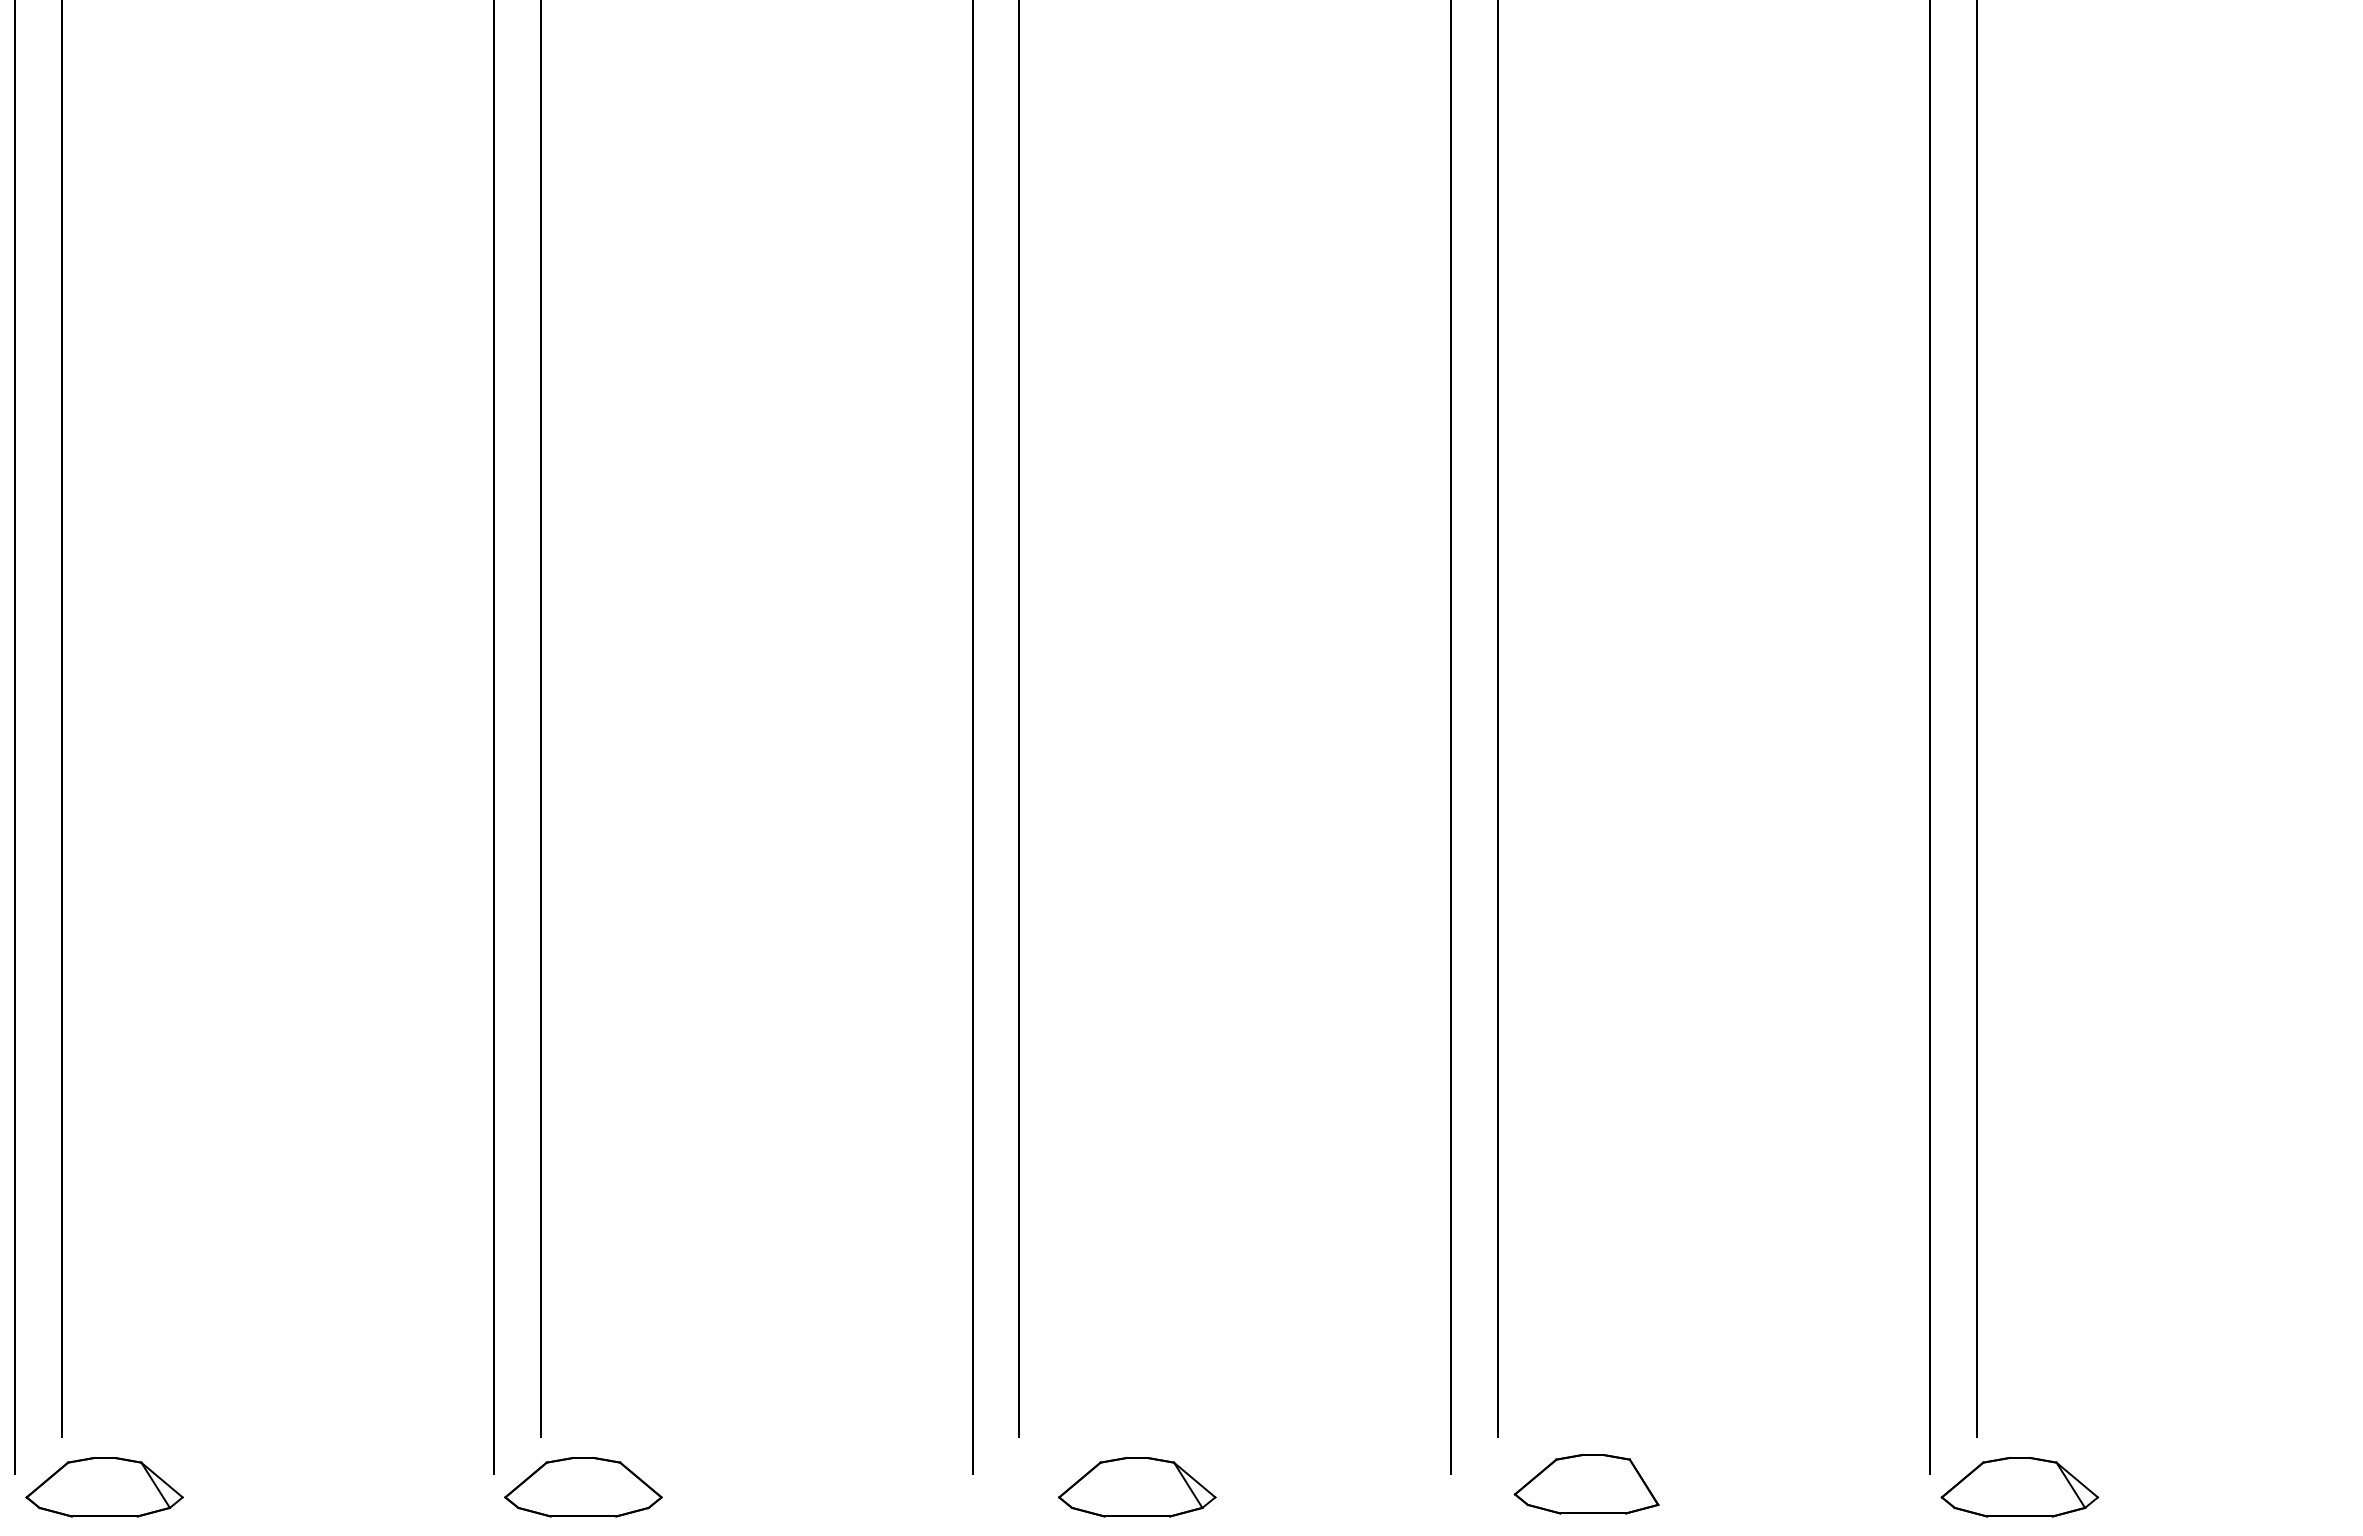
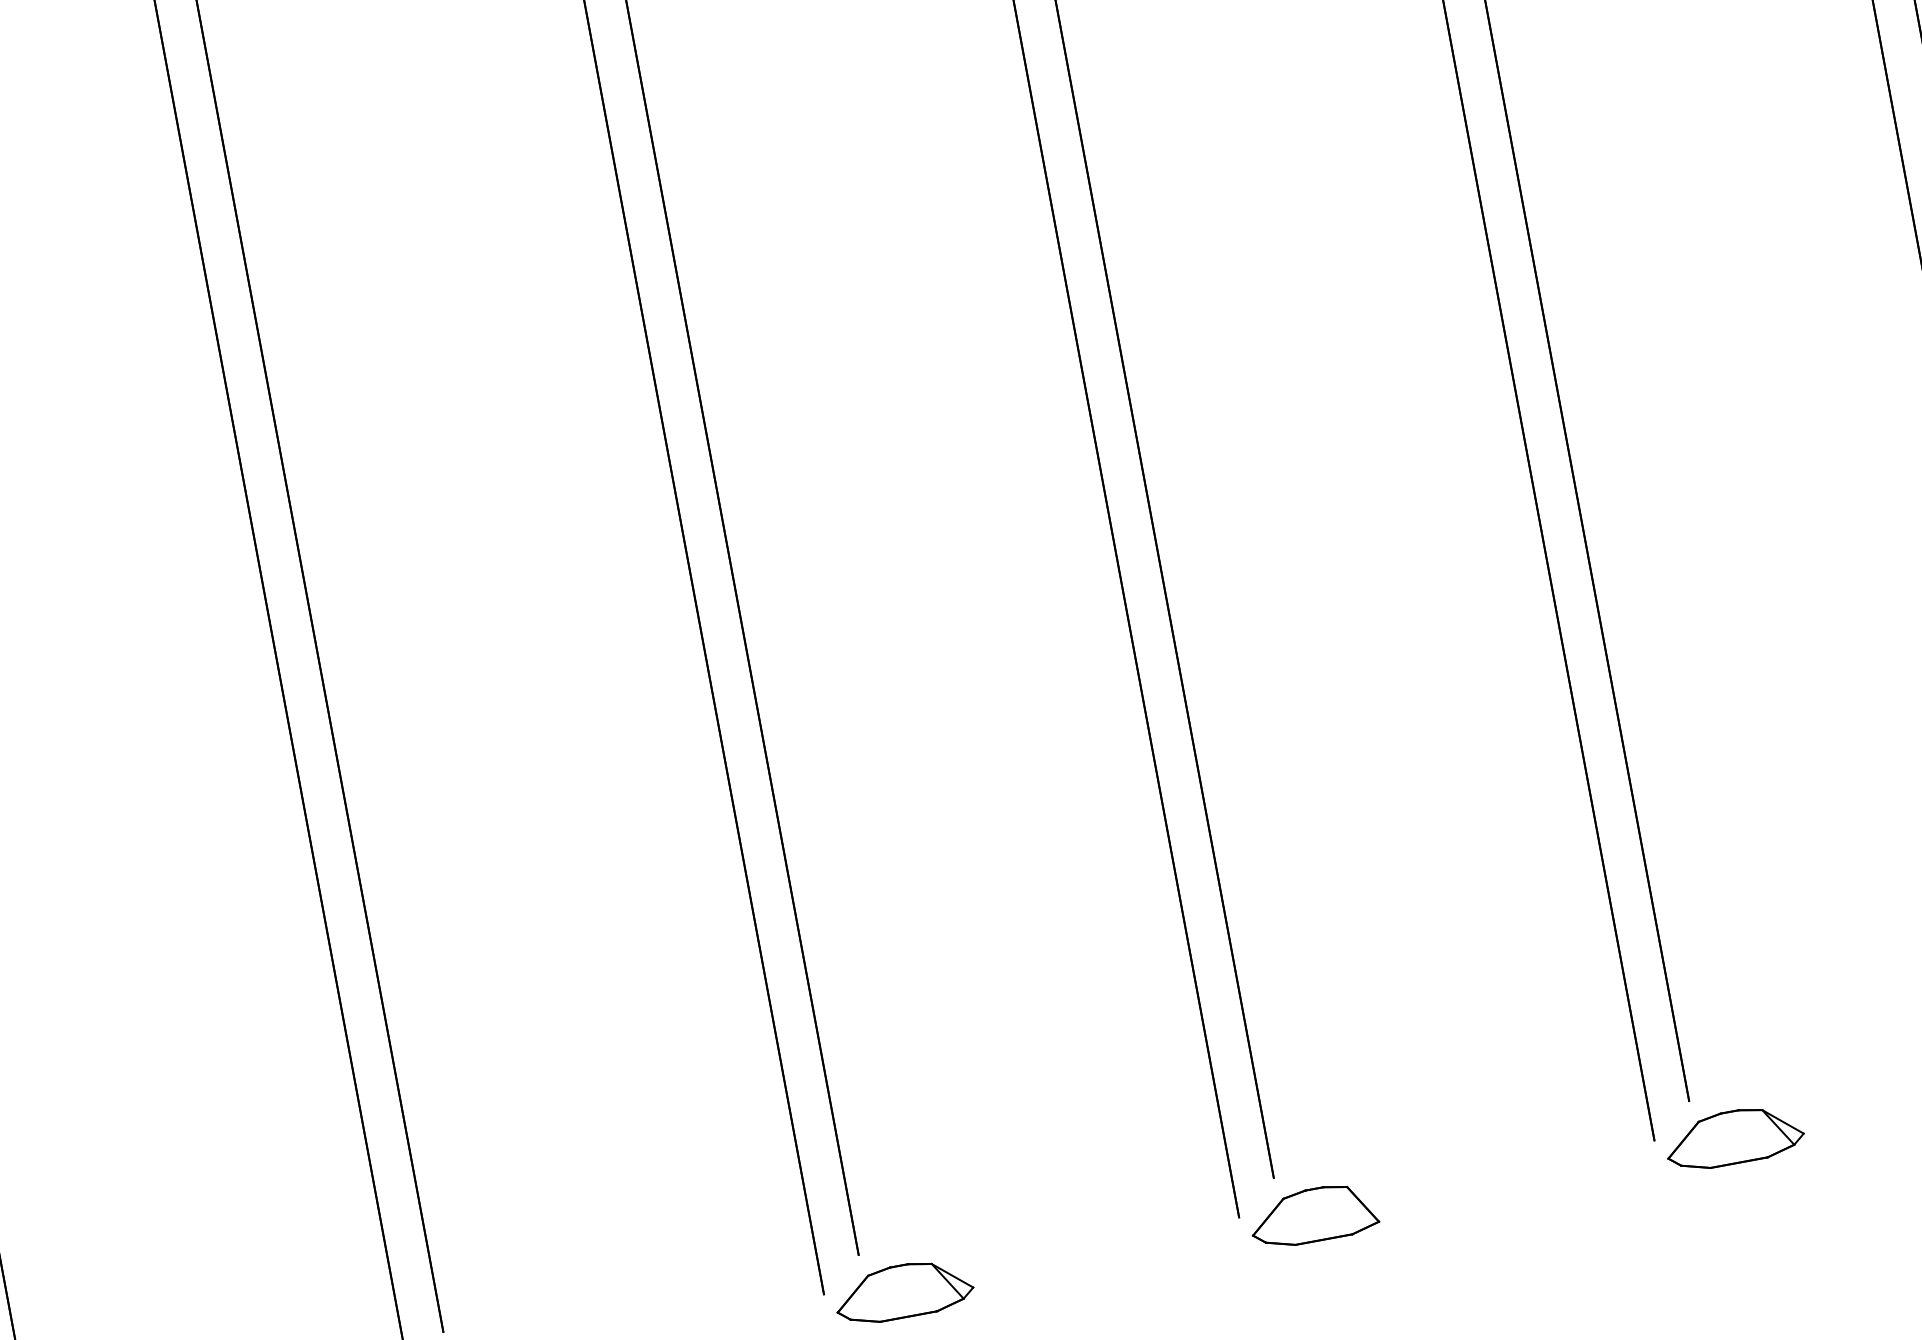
part: (1586, 1484) -> (1313, 1215), moved
part: (1137, 1487) -> (904, 1291), moved

